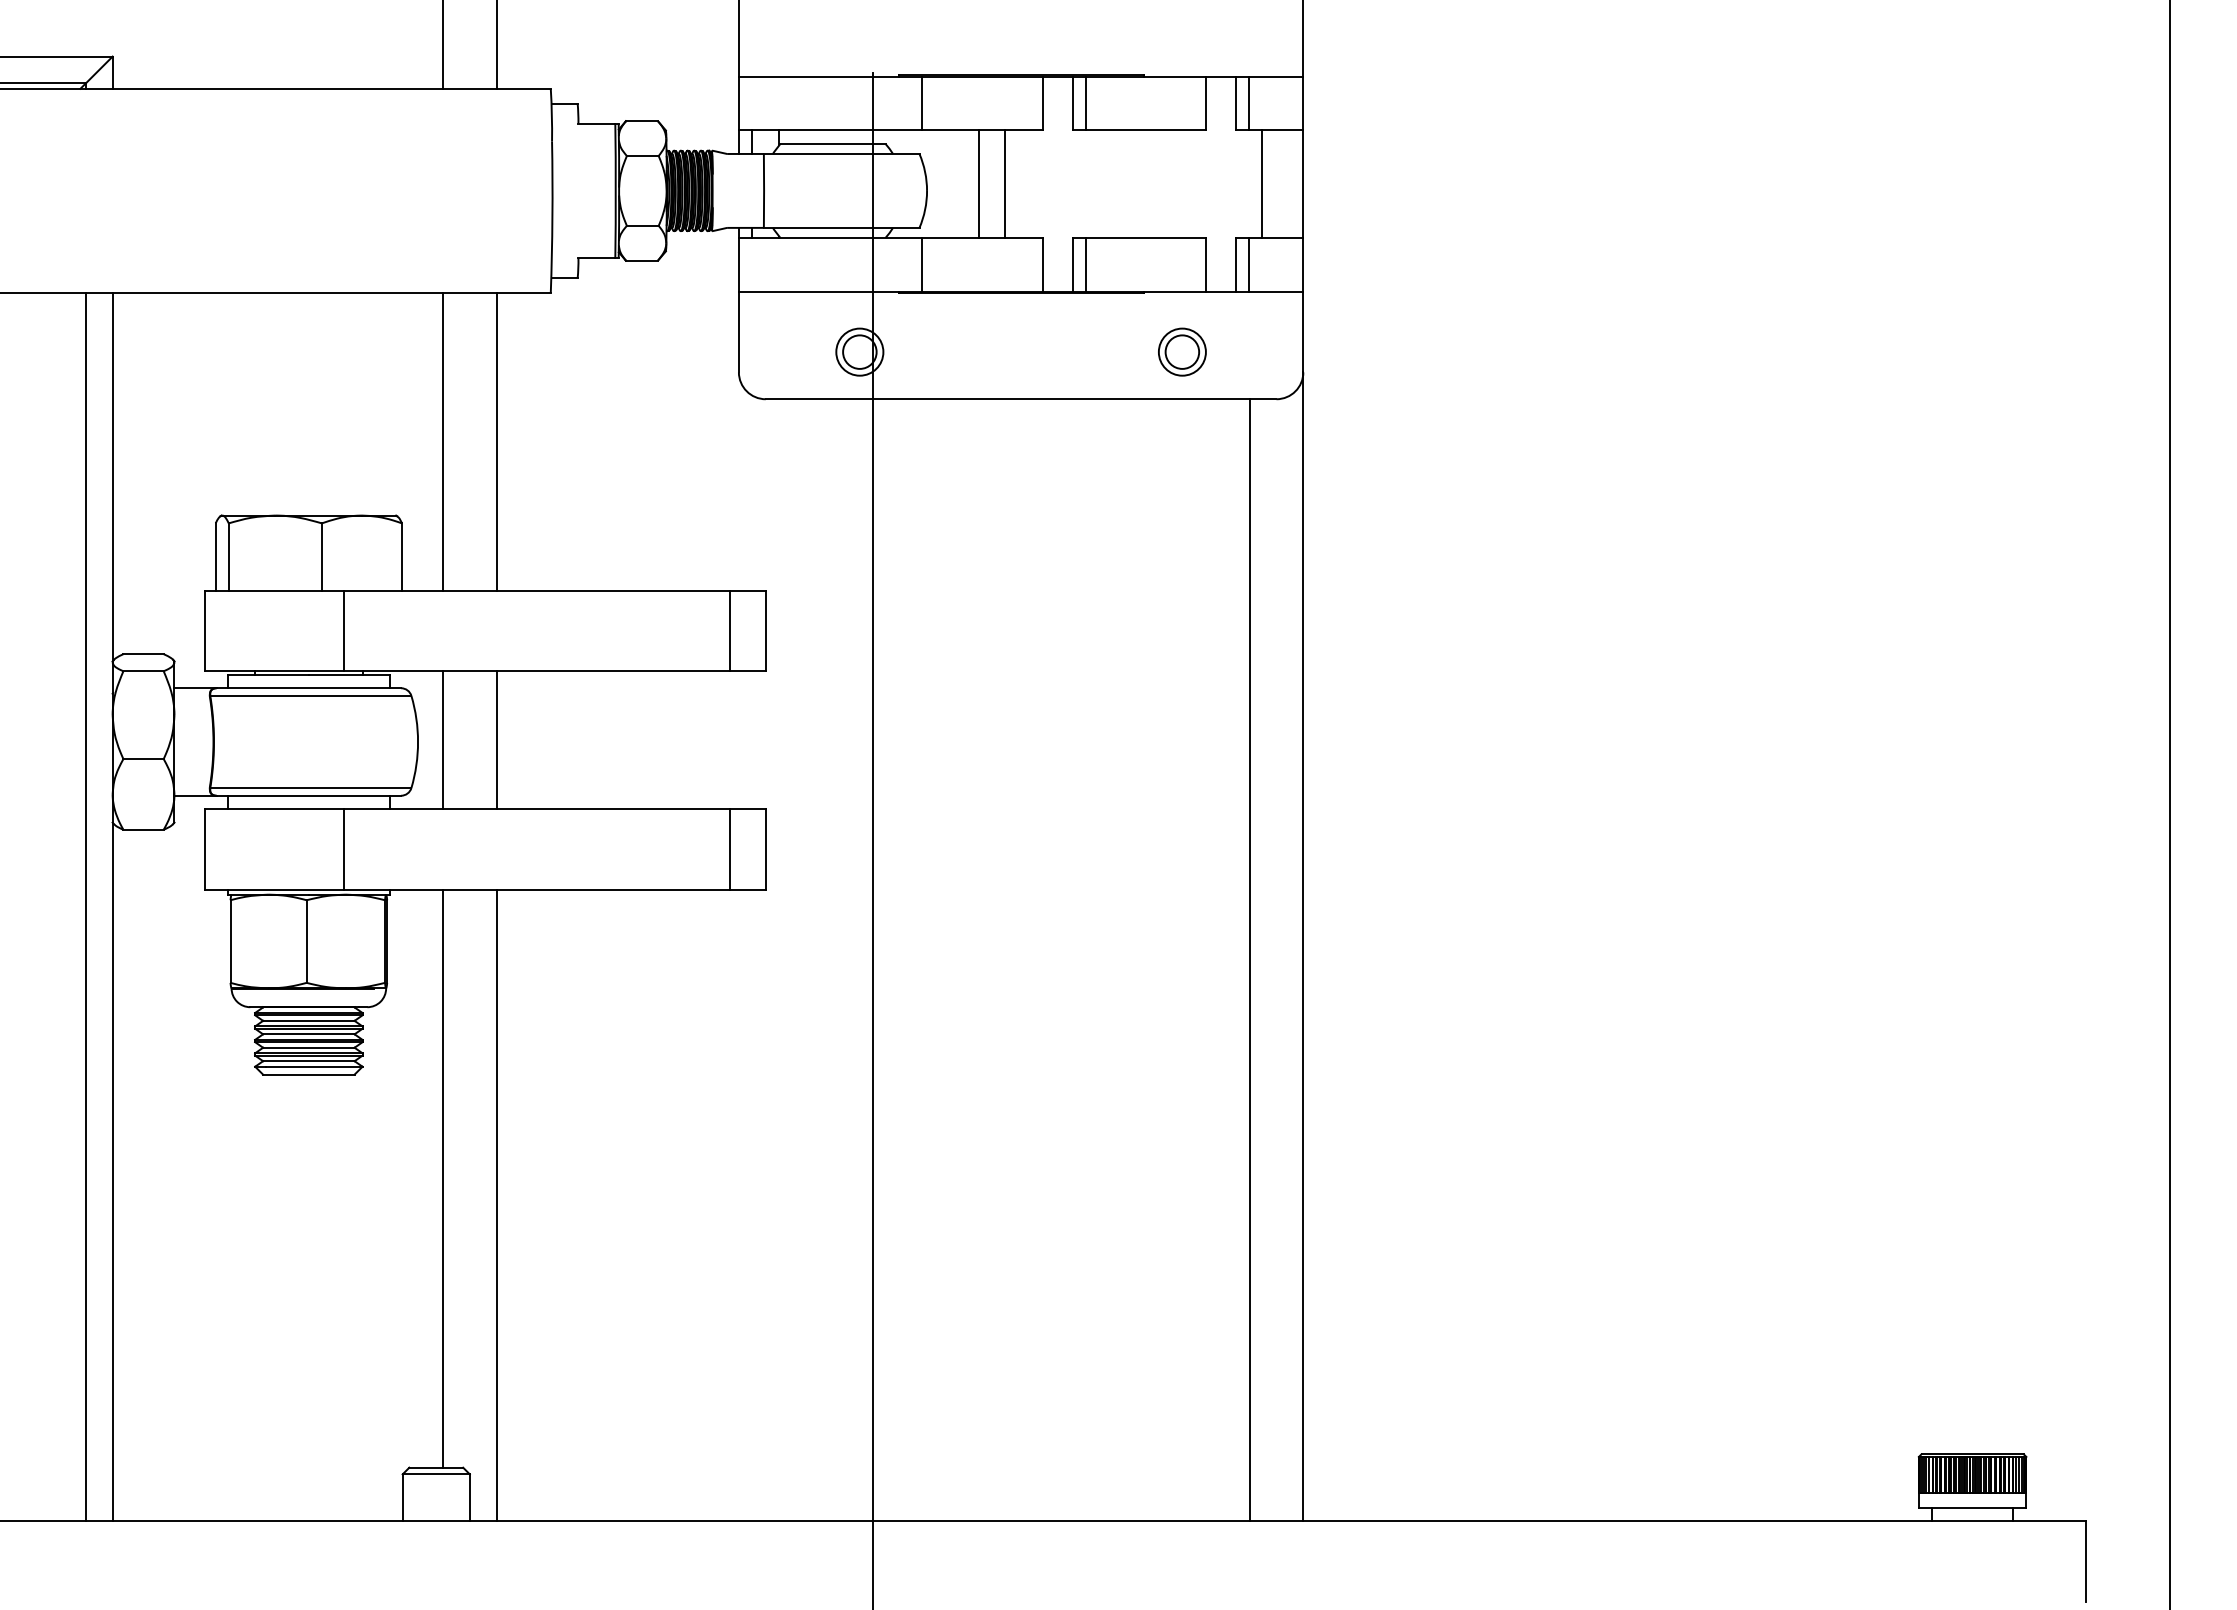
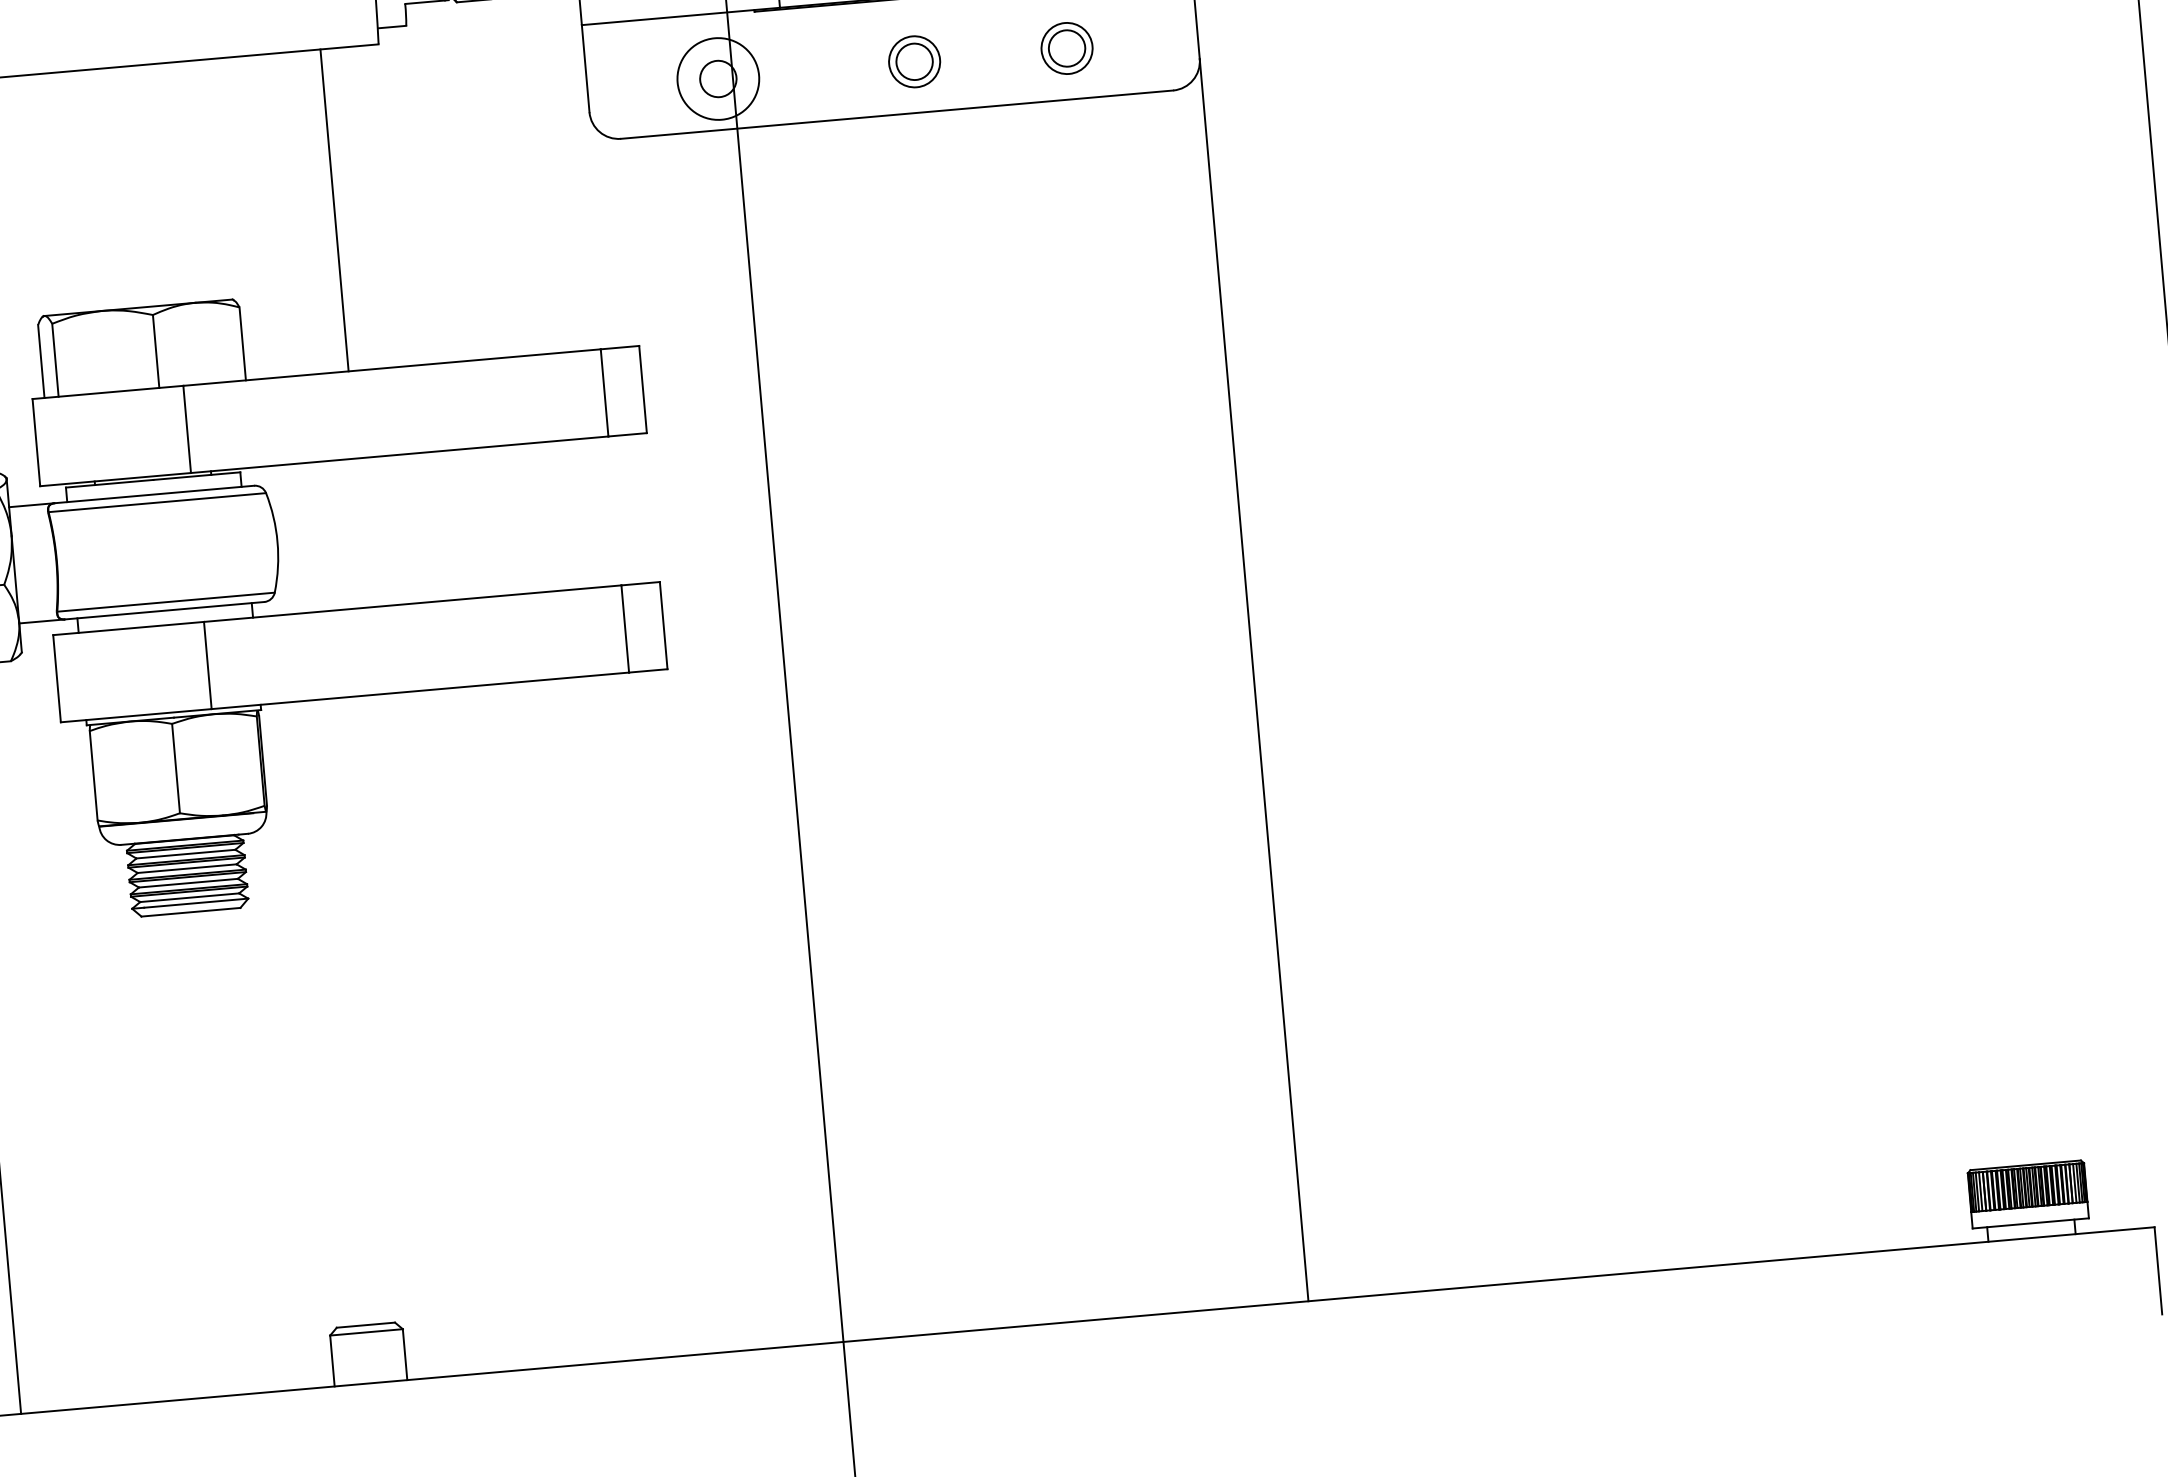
circle: (859, 351) -> (717, 78), size x1.6
part: (1041, 351) -> (914, 61), added
line: (443, 441) -> (276, 214), removed
line: (443, 740) -> (304, 538), removed
line: (497, 740) -> (363, 533), removed
line: (1249, 960) -> (1197, 699), removed
line: (443, 1178) -> (346, 1011), removed
line: (497, 1205) -> (407, 1035), removed

